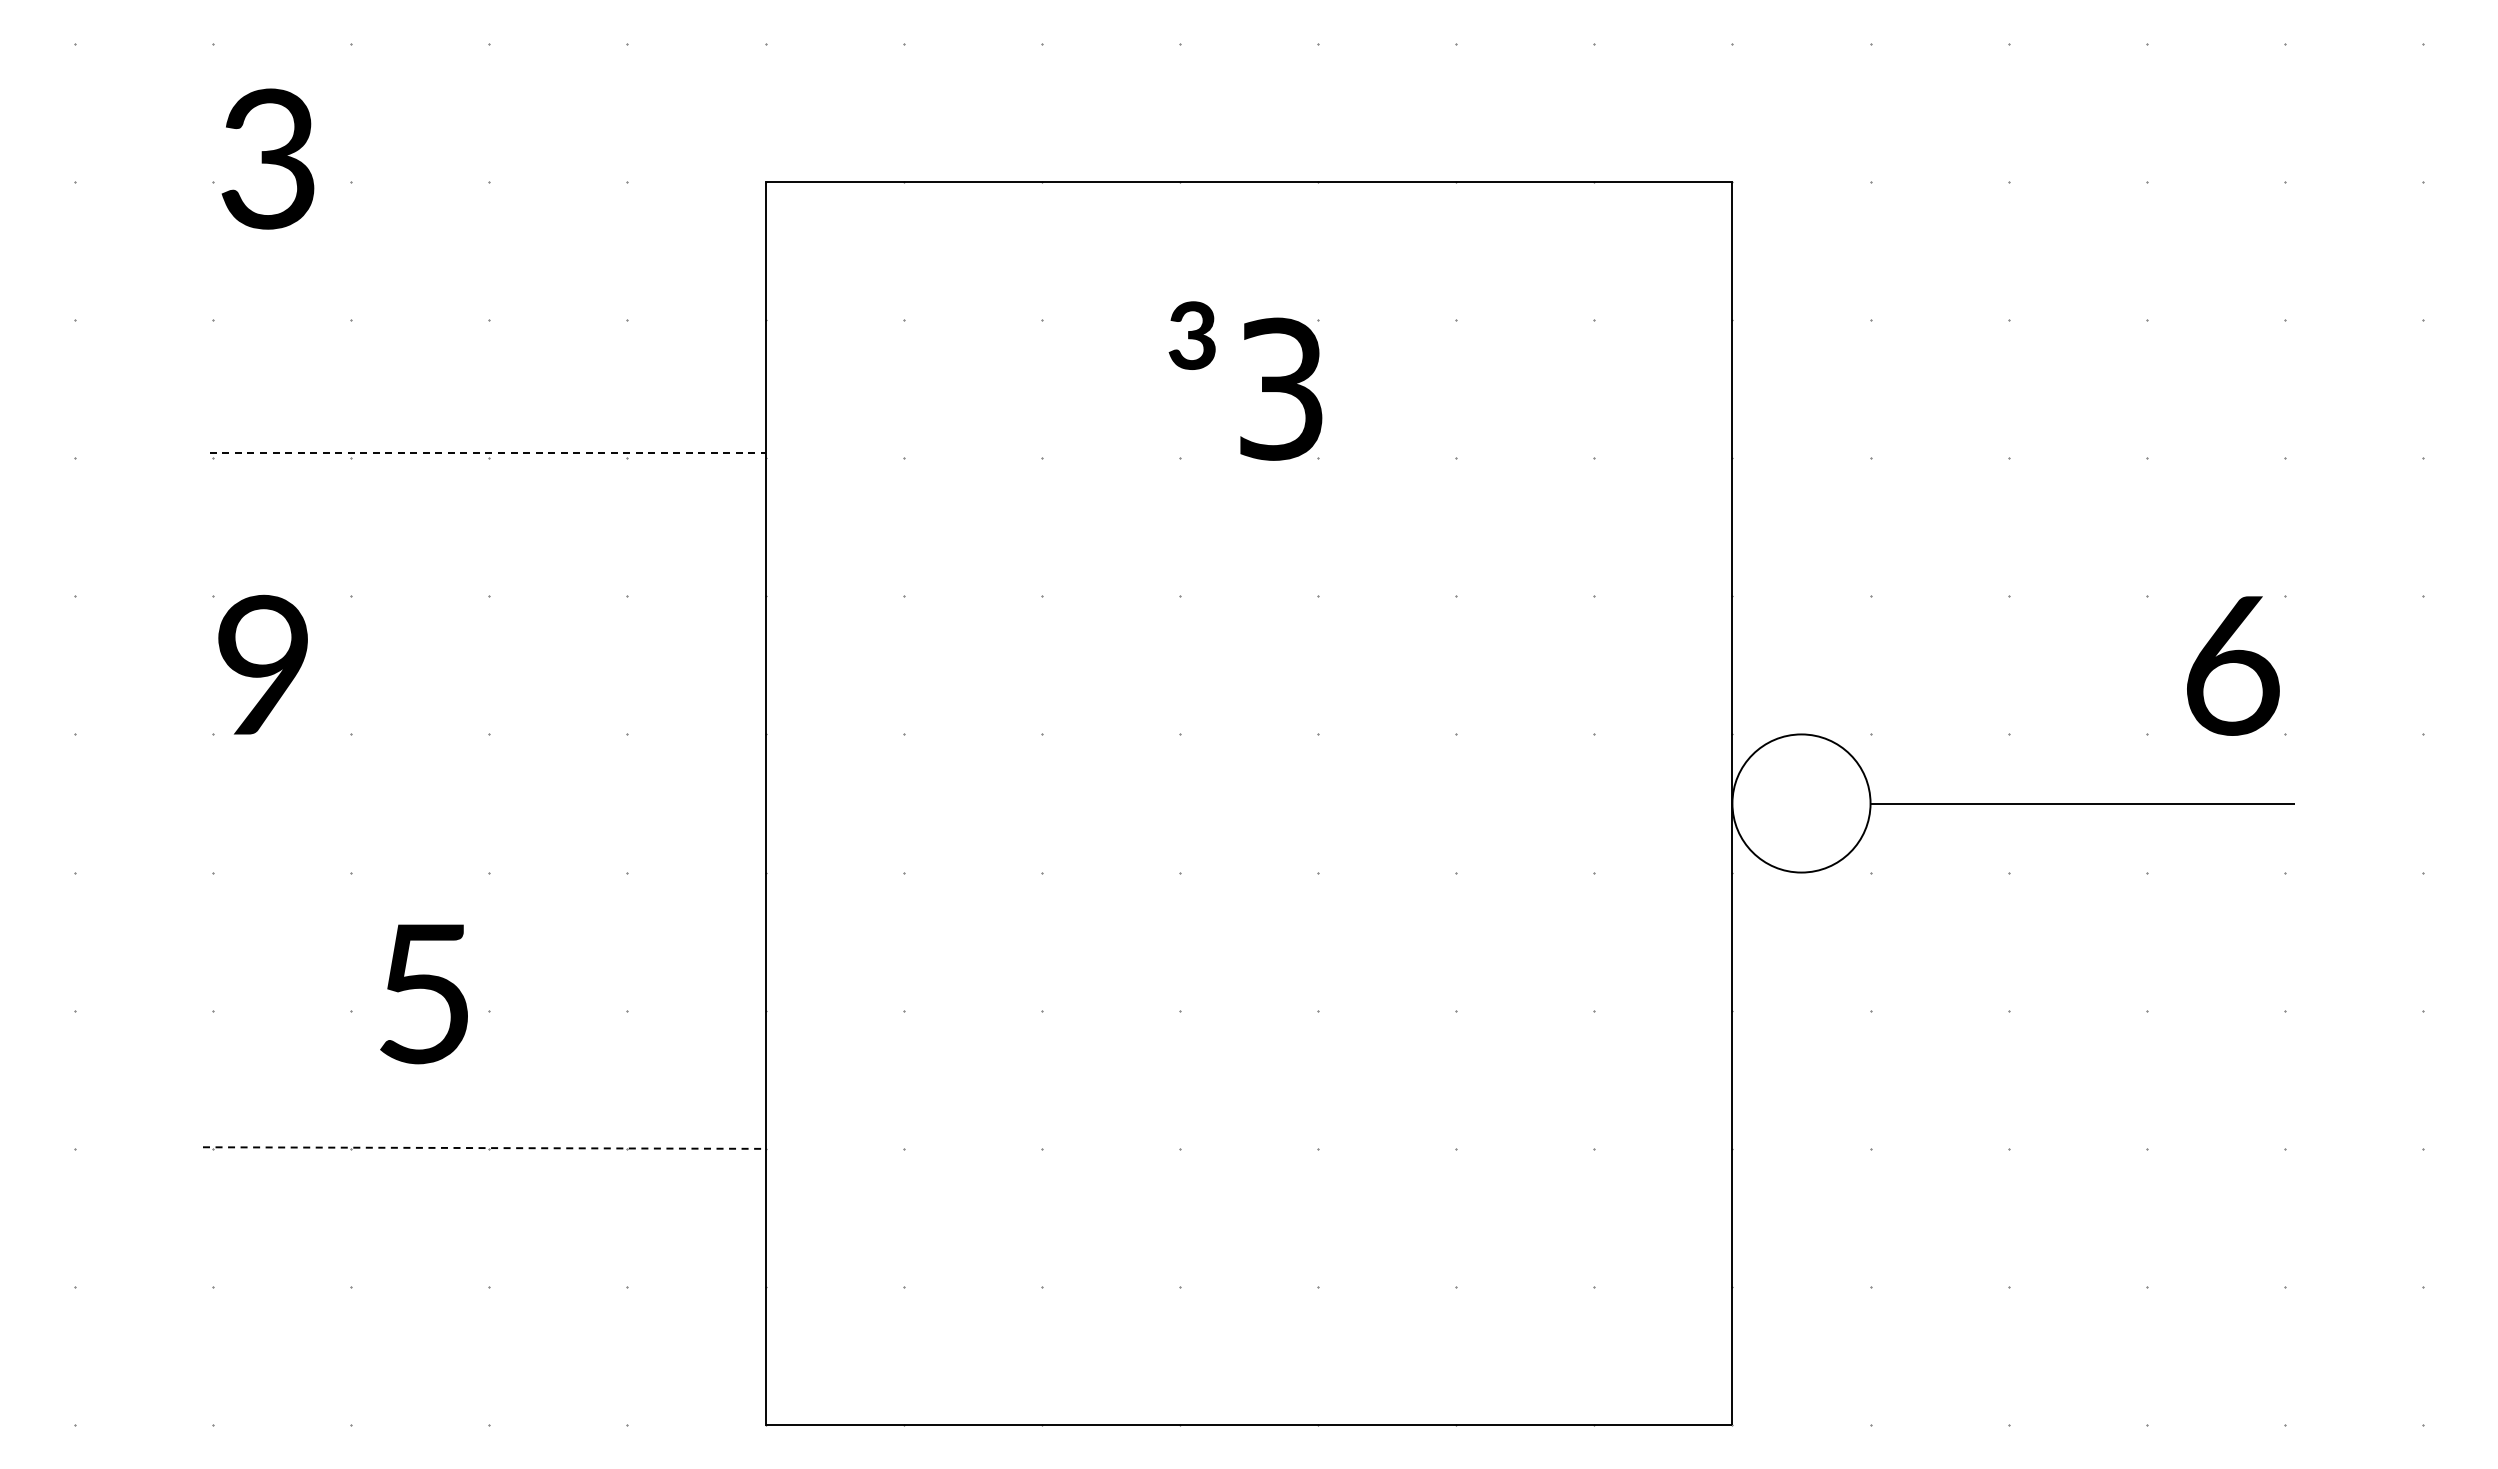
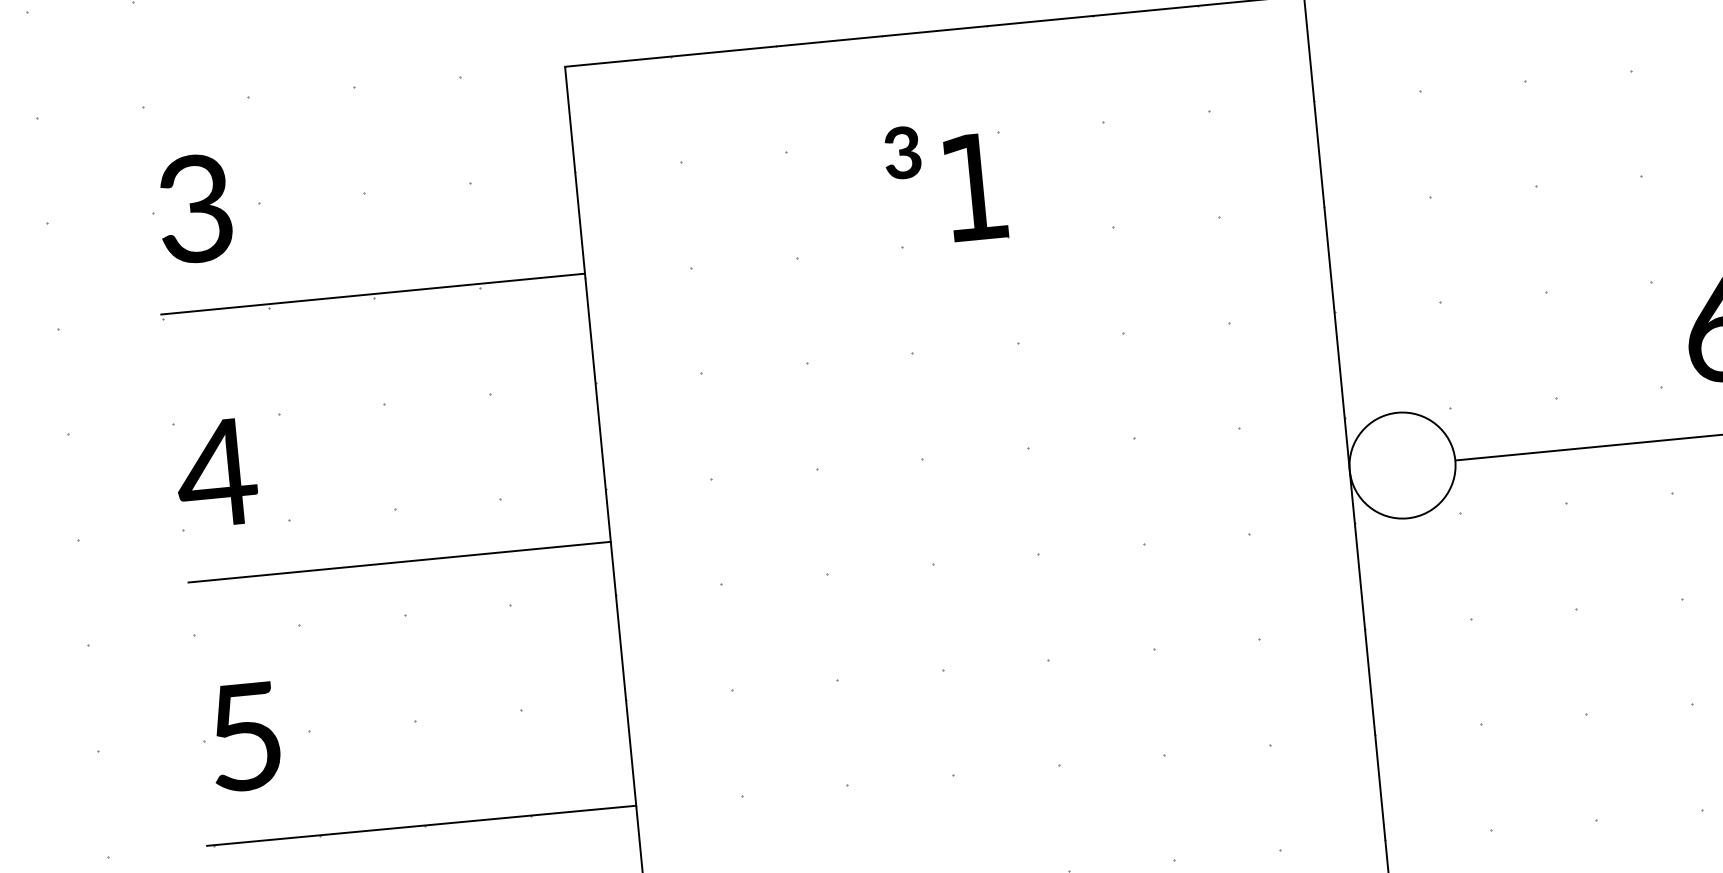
text: (267, 158) -> (194, 208), moved
text: (1281, 388) -> (974, 186), 3 -> 1
line: (487, 452) -> (372, 294), dashed -> solid
text: (262, 664) -> (216, 472), 9 -> 4
line: (489, 803) -> (399, 562), added
text: (423, 994) -> (244, 737), moved
line: (484, 1148) -> (421, 826), dashed -> solid

